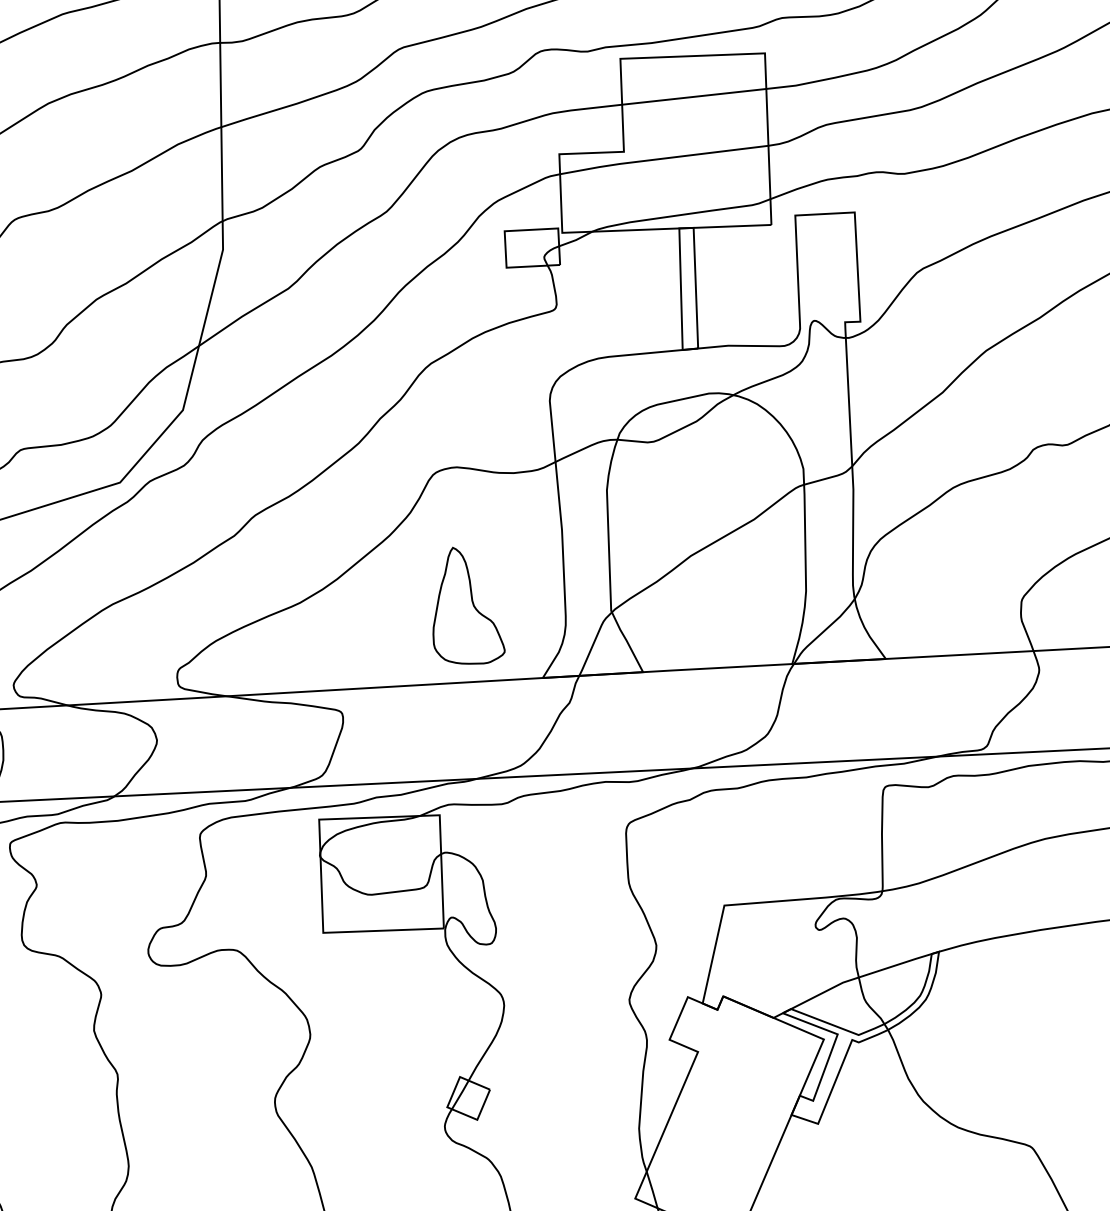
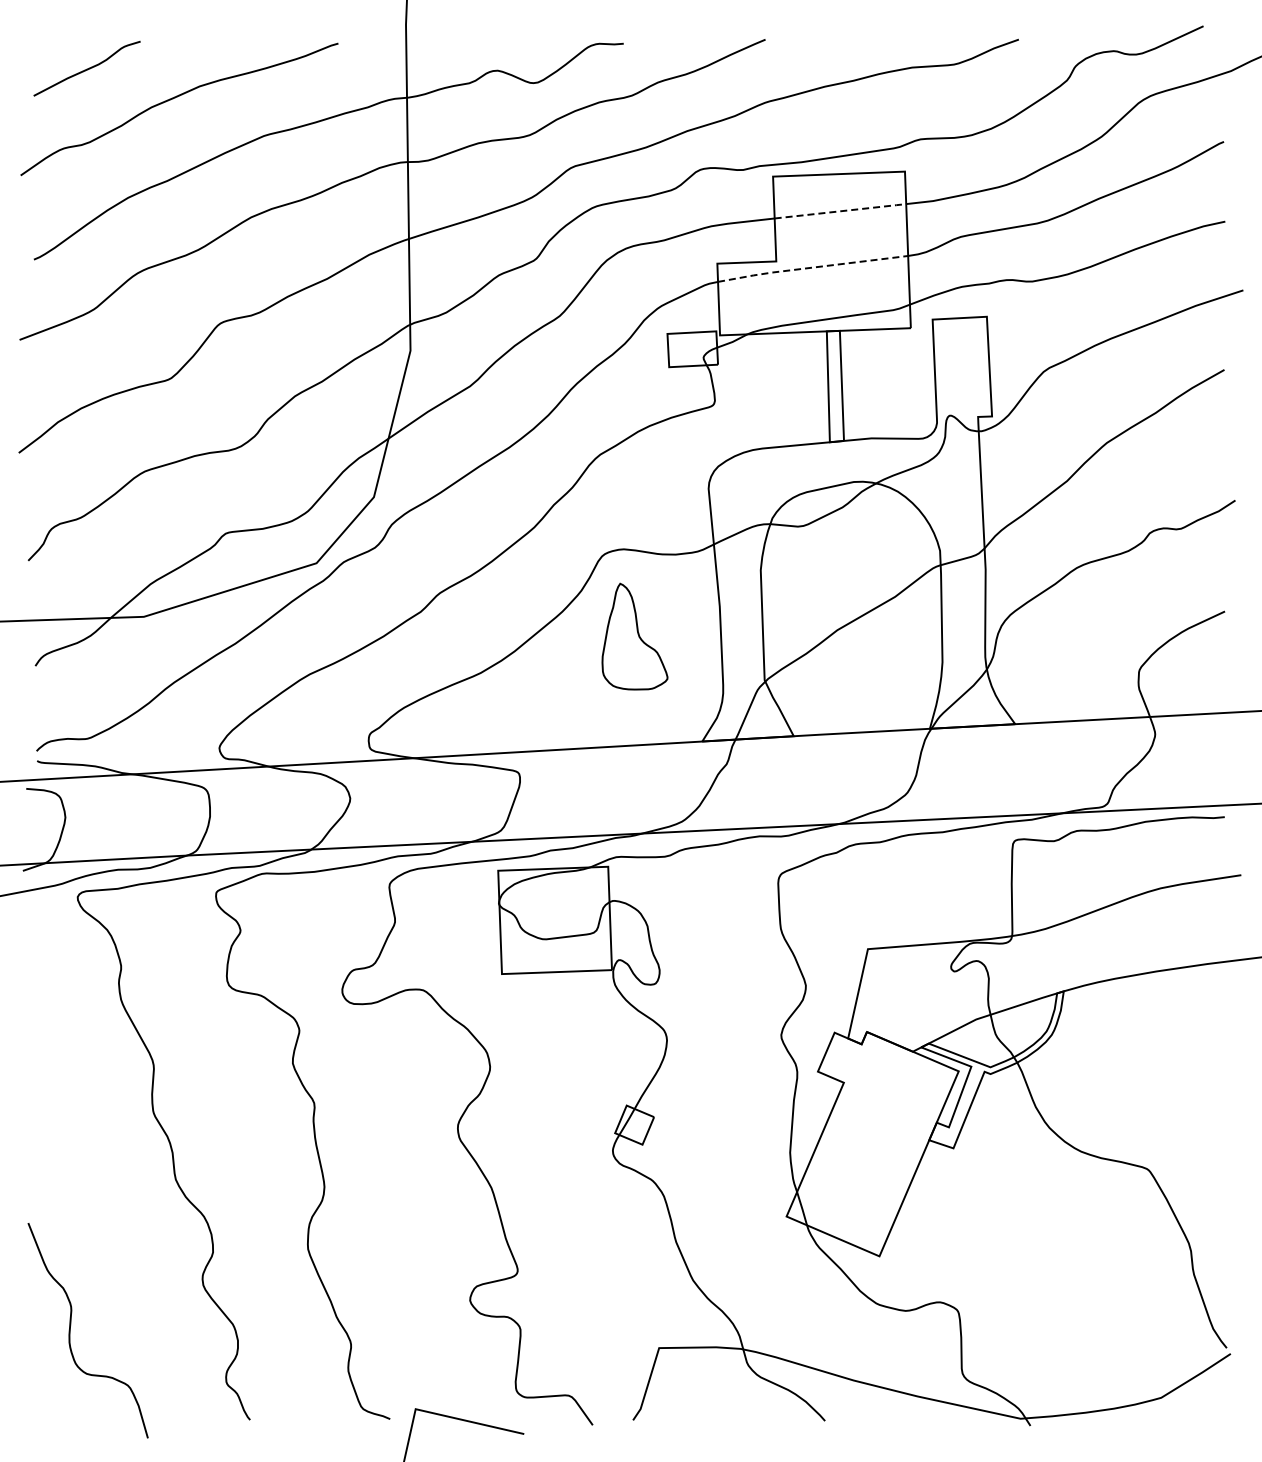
line: (695, 97) -> (841, 211), solid -> dashed
line: (662, 158) -> (811, 267), solid -> dashed
part: (468, 605) -> (634, 636), moved

